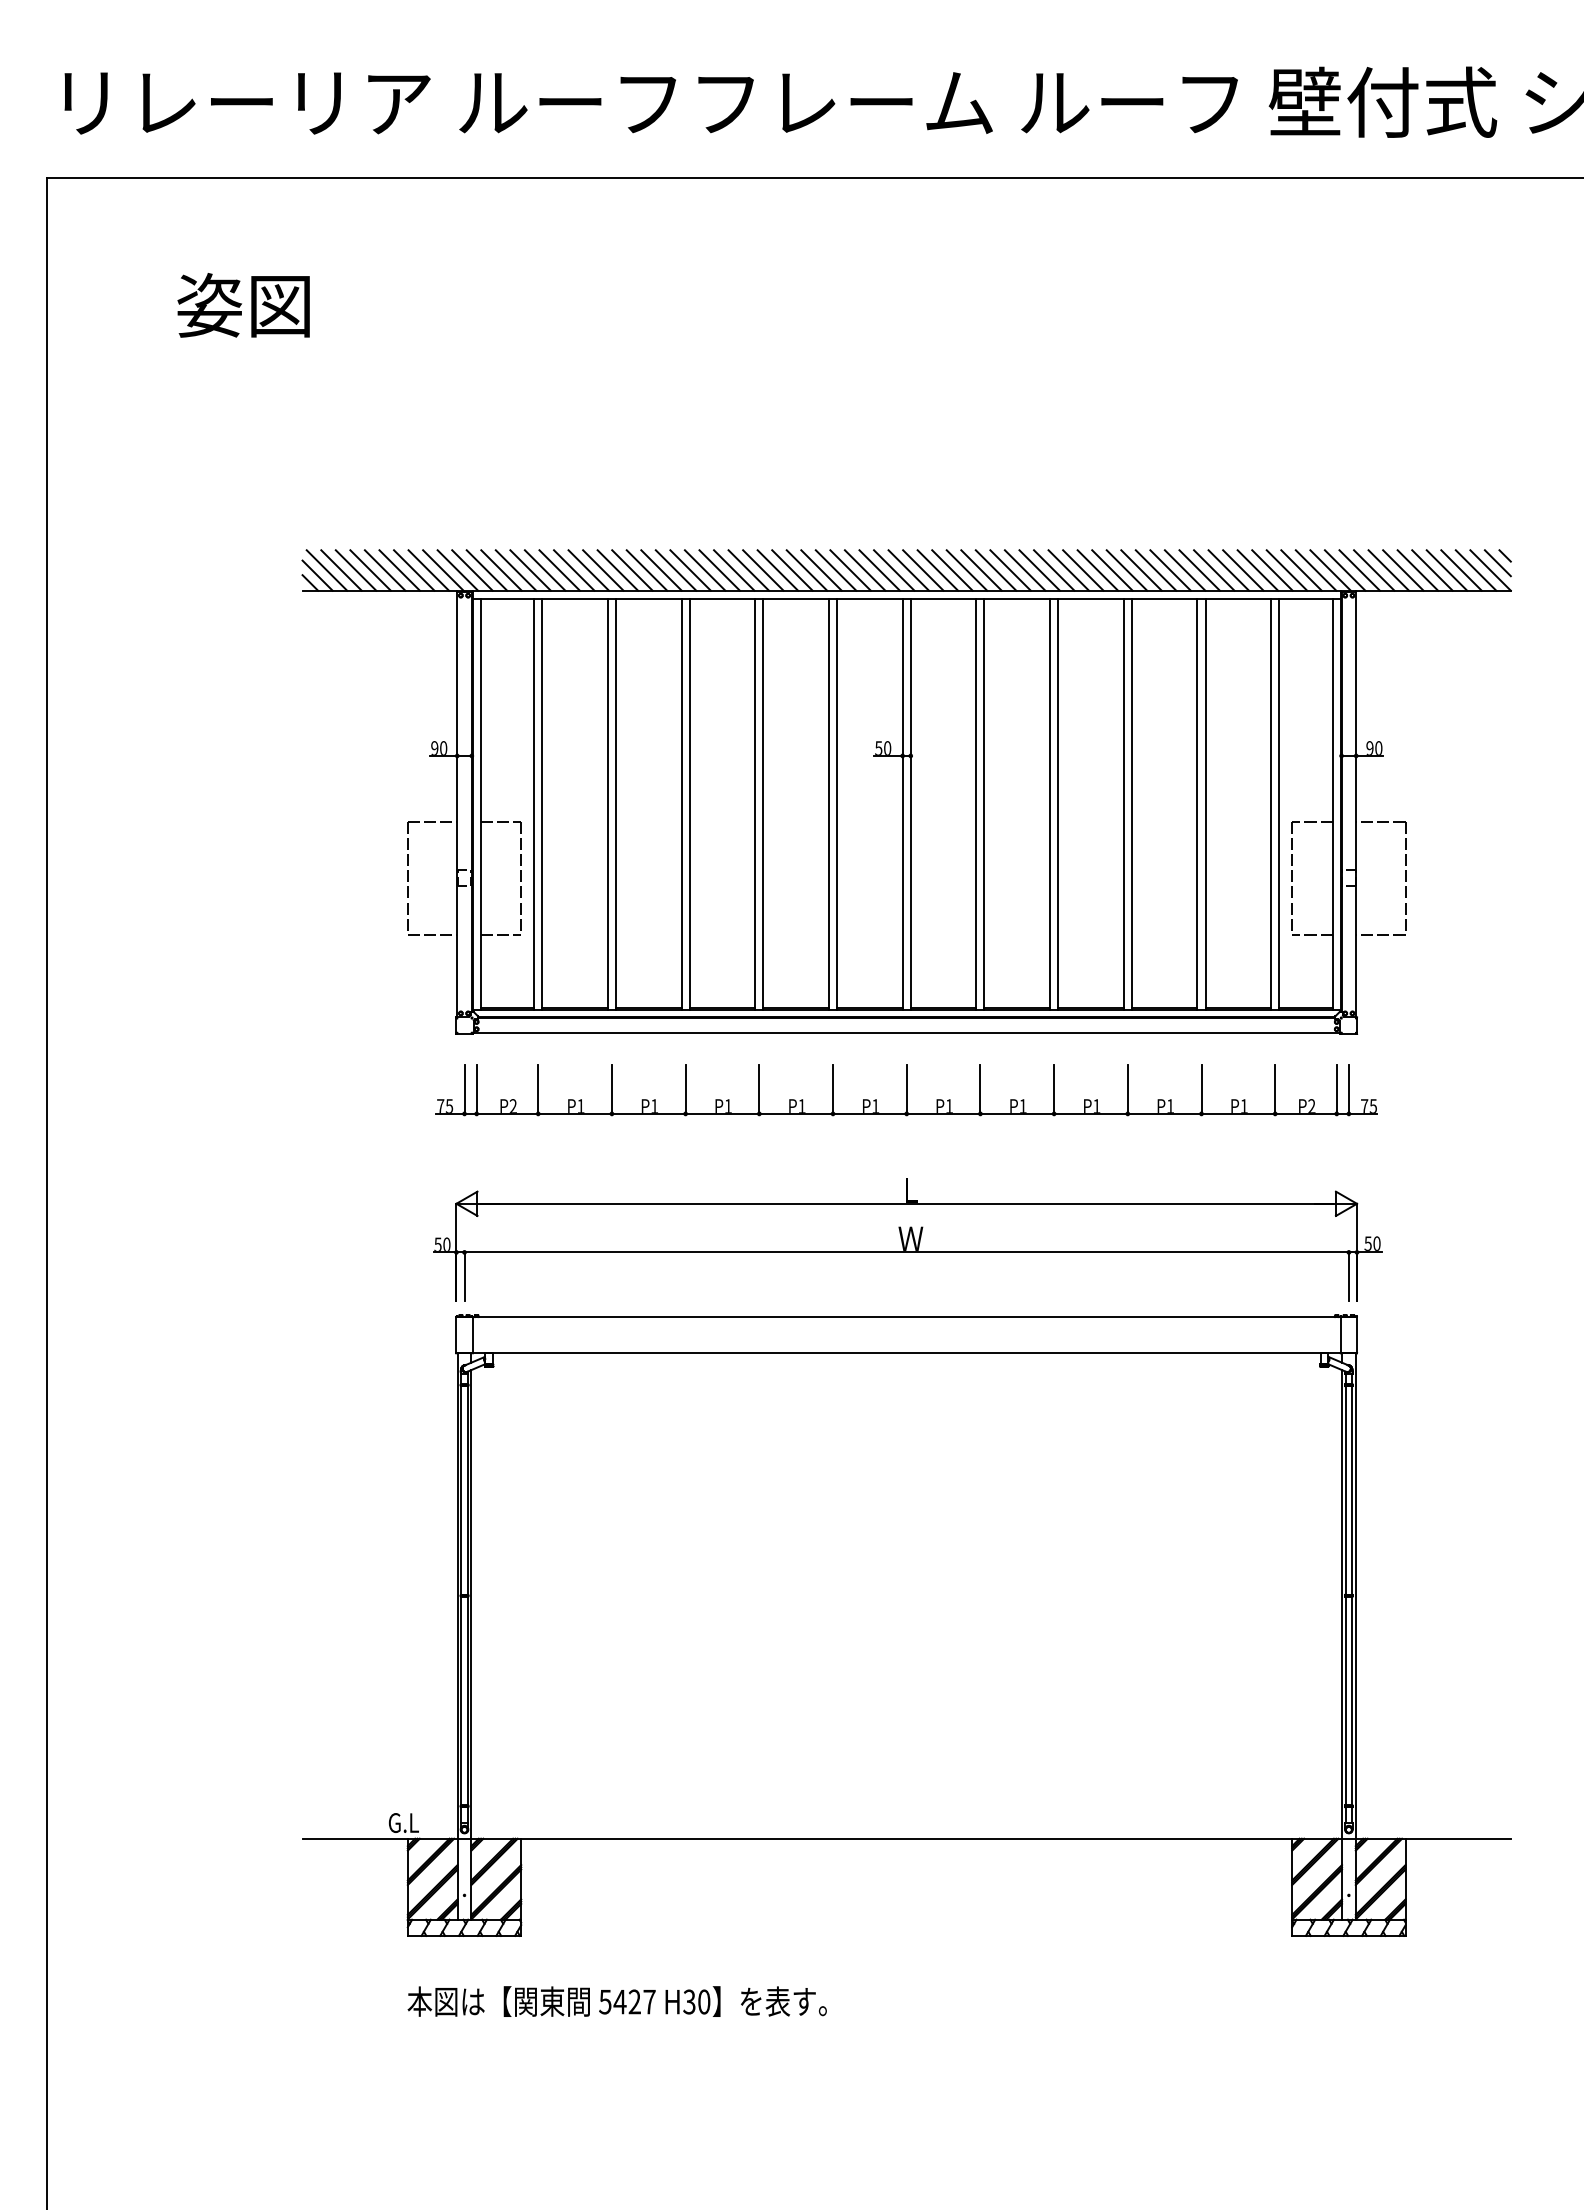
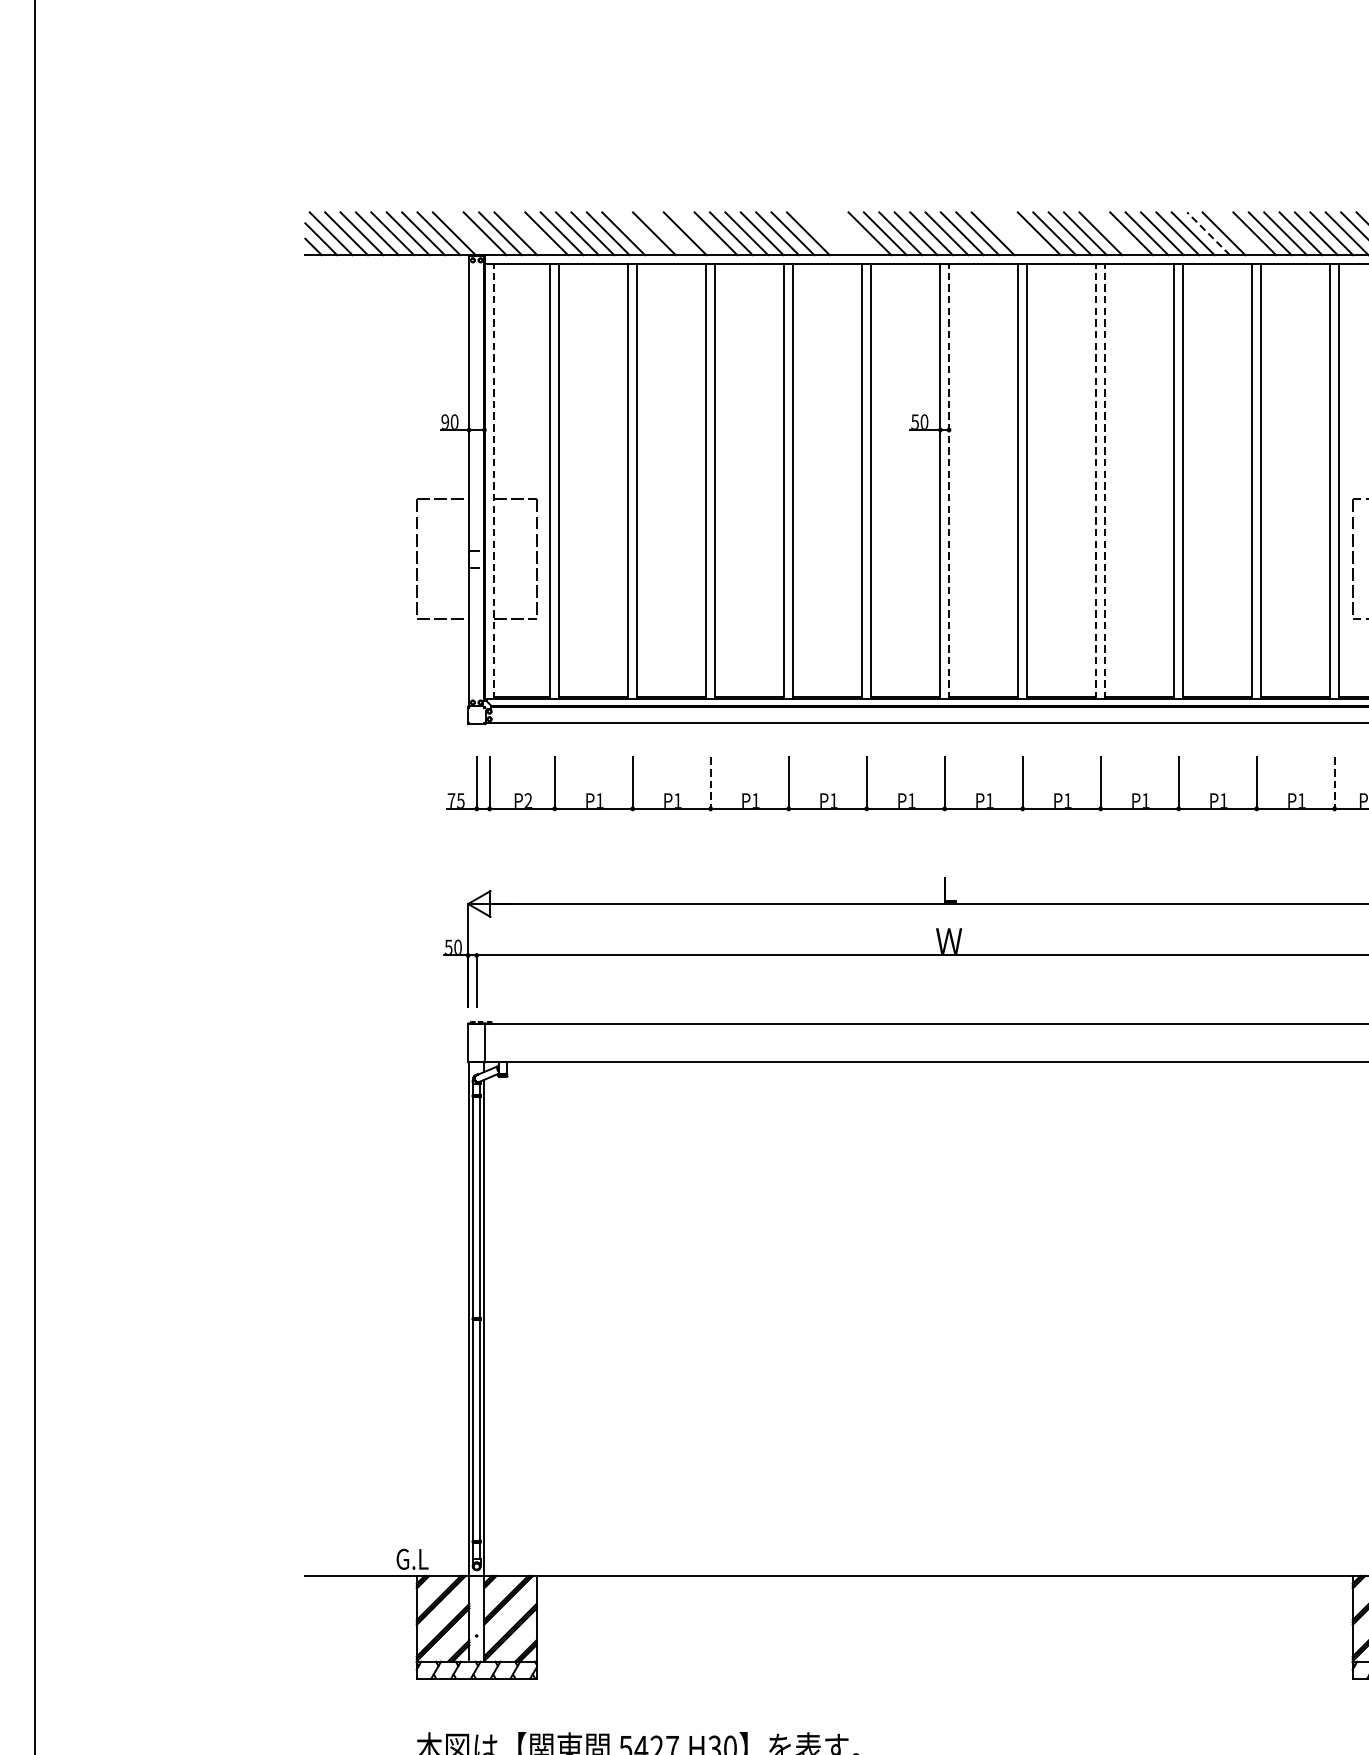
line: (457, 570) -> (469, 233), removed
line: (515, 570) -> (530, 233), removed
line: (617, 570) -> (638, 233), removed
line: (646, 570) -> (669, 233), removed
line: (675, 570) -> (700, 233), removed
line: (792, 570) -> (823, 233), removed
line: (806, 570) -> (838, 233), removed
line: (821, 570) -> (854, 233), removed
line: (966, 570) -> (1007, 233), removed
line: (981, 570) -> (1023, 233), removed
line: (1068, 570) -> (1115, 233), removed
line: (1156, 570) -> (1209, 233), solid -> dashed
line: (1184, 570) -> (1238, 233), removed
line: (480, 804) -> (493, 481), solid -> dashed
line: (910, 804) -> (948, 481), solid -> dashed
line: (1050, 804) -> (1096, 481), solid -> dashed
line: (1058, 804) -> (1105, 481), solid -> dashed
line: (685, 1090) -> (710, 784), solid -> dashed
line: (1275, 1090) -> (1334, 784), solid -> dashed

